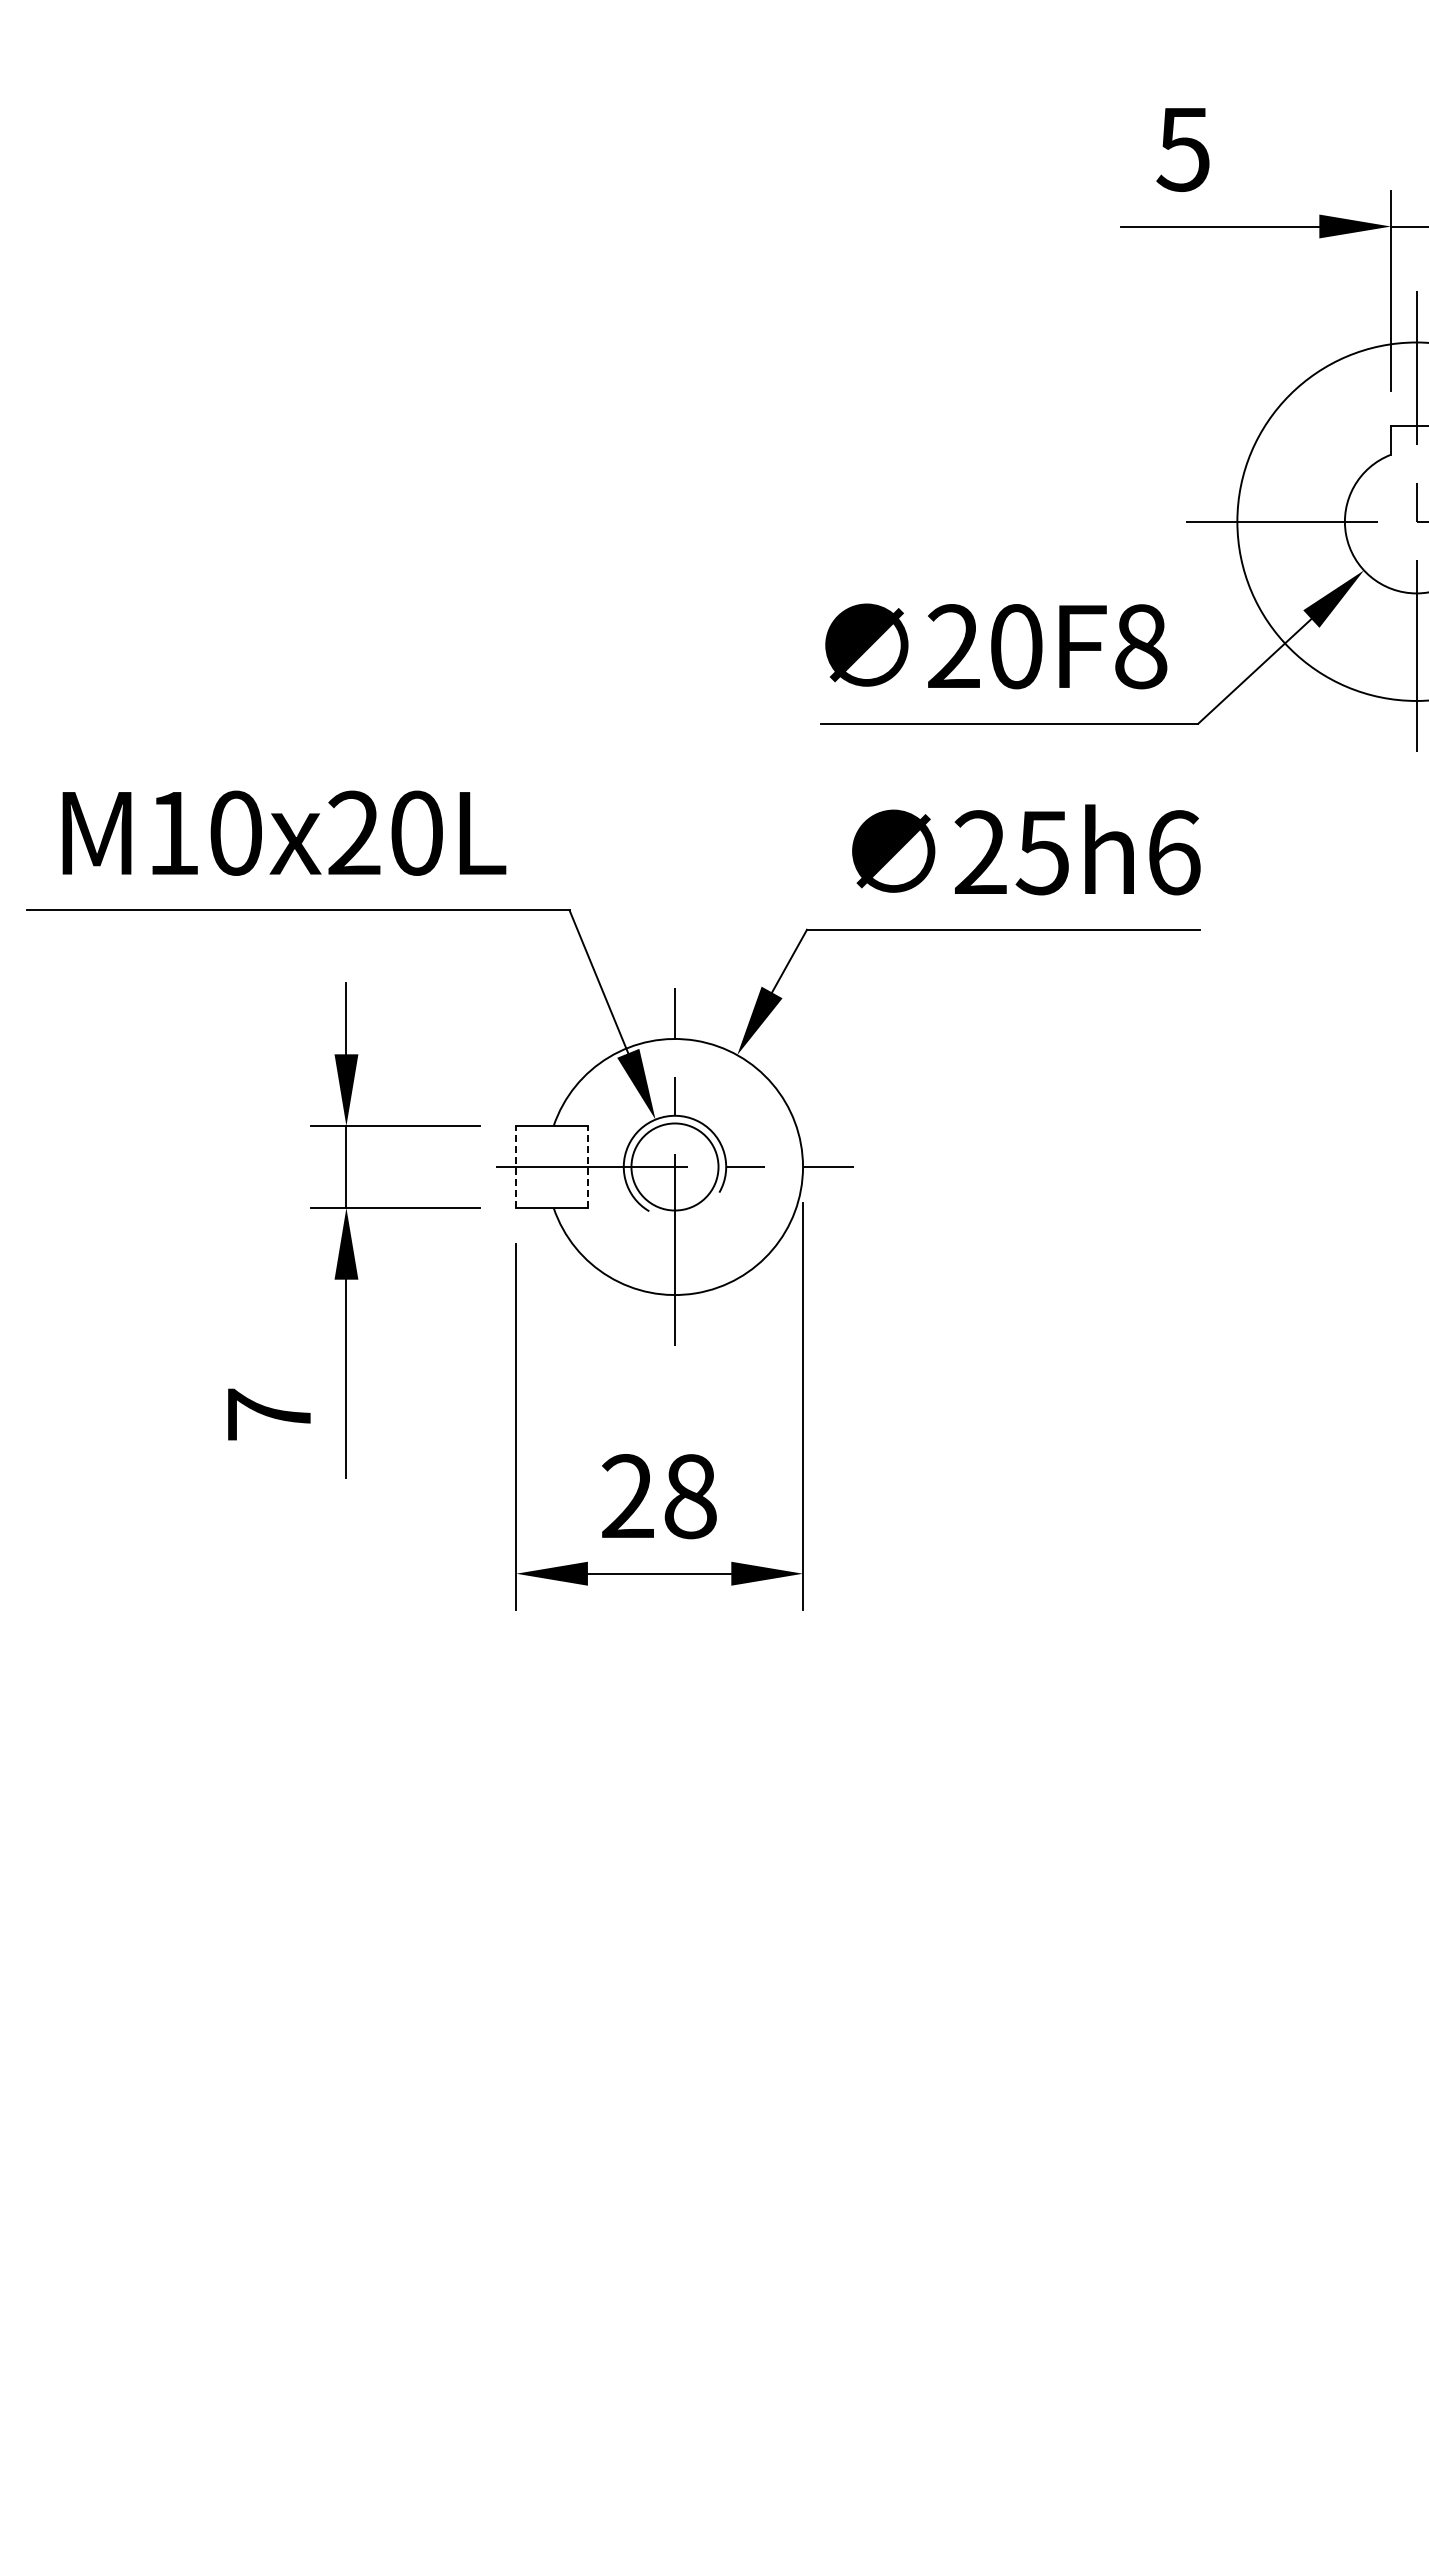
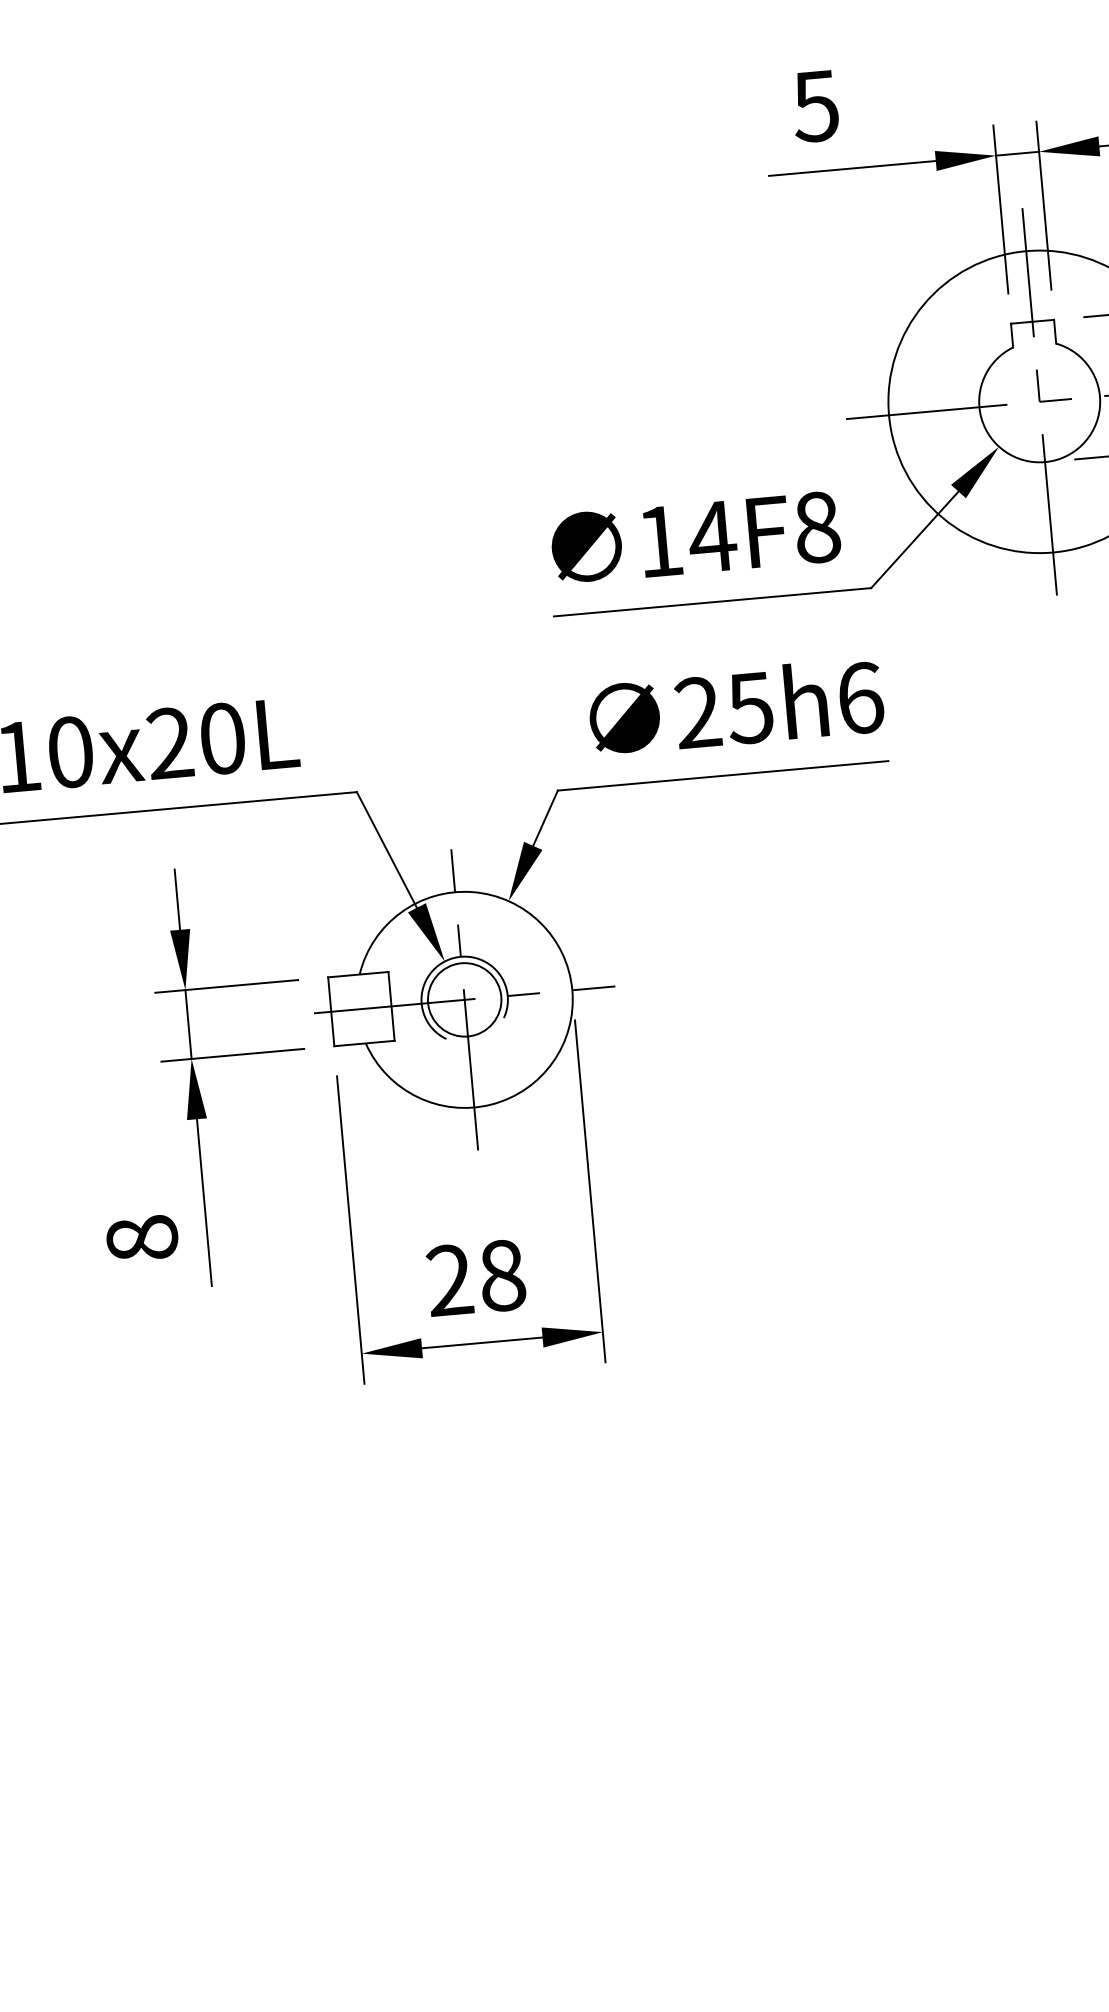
text: (986, 646) -> (687, 538), 20F8 -> 14F8
line: (516, 1167) -> (331, 1012), dashed -> solid
line: (587, 1167) -> (391, 1006), dashed -> solid
text: (269, 1414) -> (142, 1238), 7 -> 8

